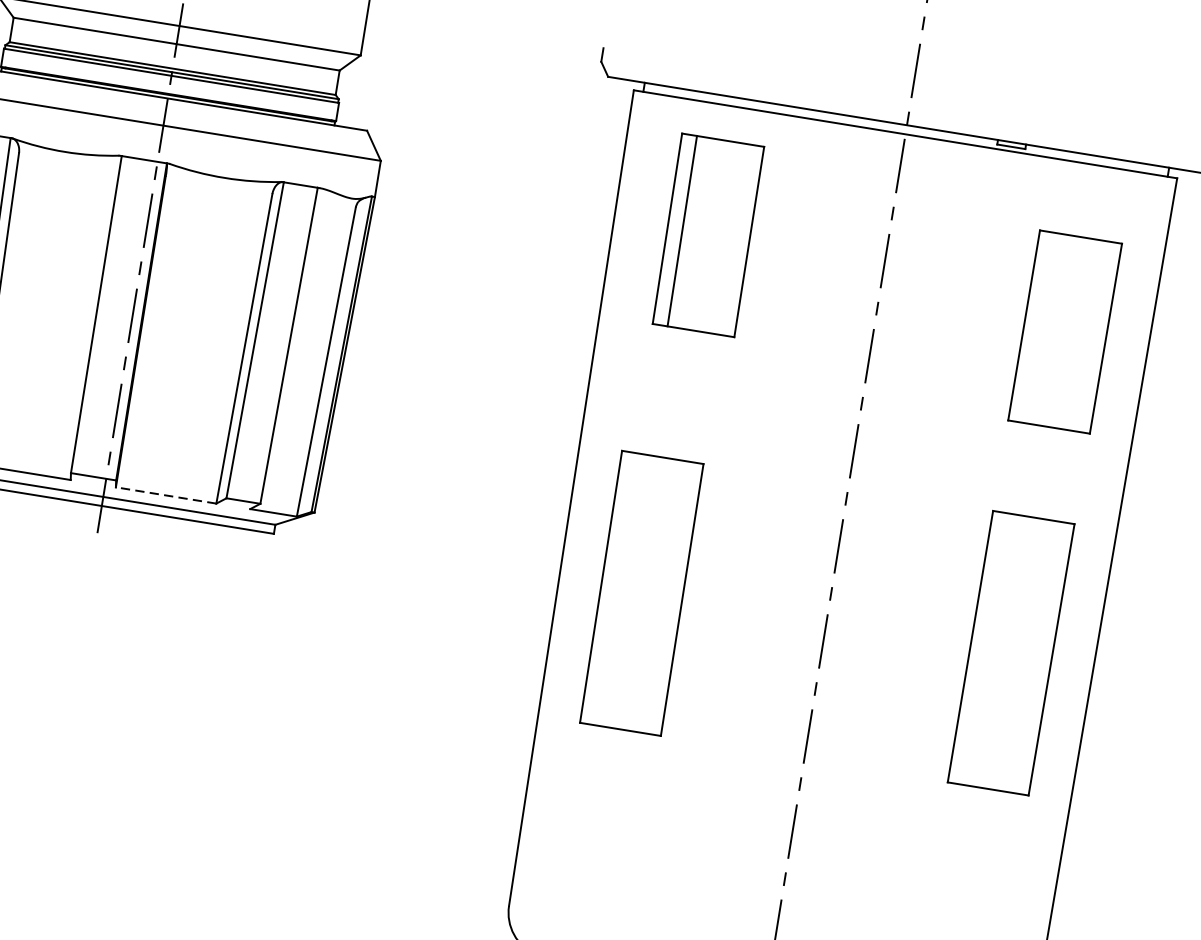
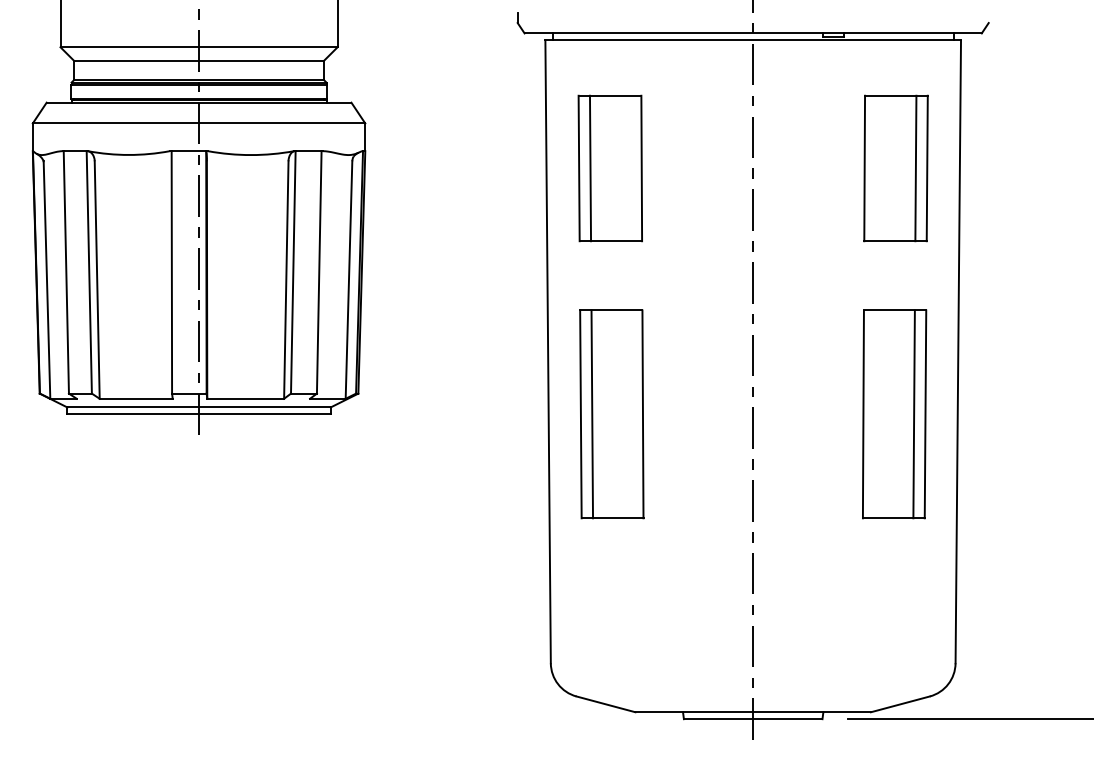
part: (707, 235) -> (609, 168), moved
line: (1090, 336) -> (915, 168), added
line: (165, 495) -> (245, 398), dashed -> solid
line: (616, 589) -> (592, 414), added
line: (1035, 657) -> (913, 414), added

